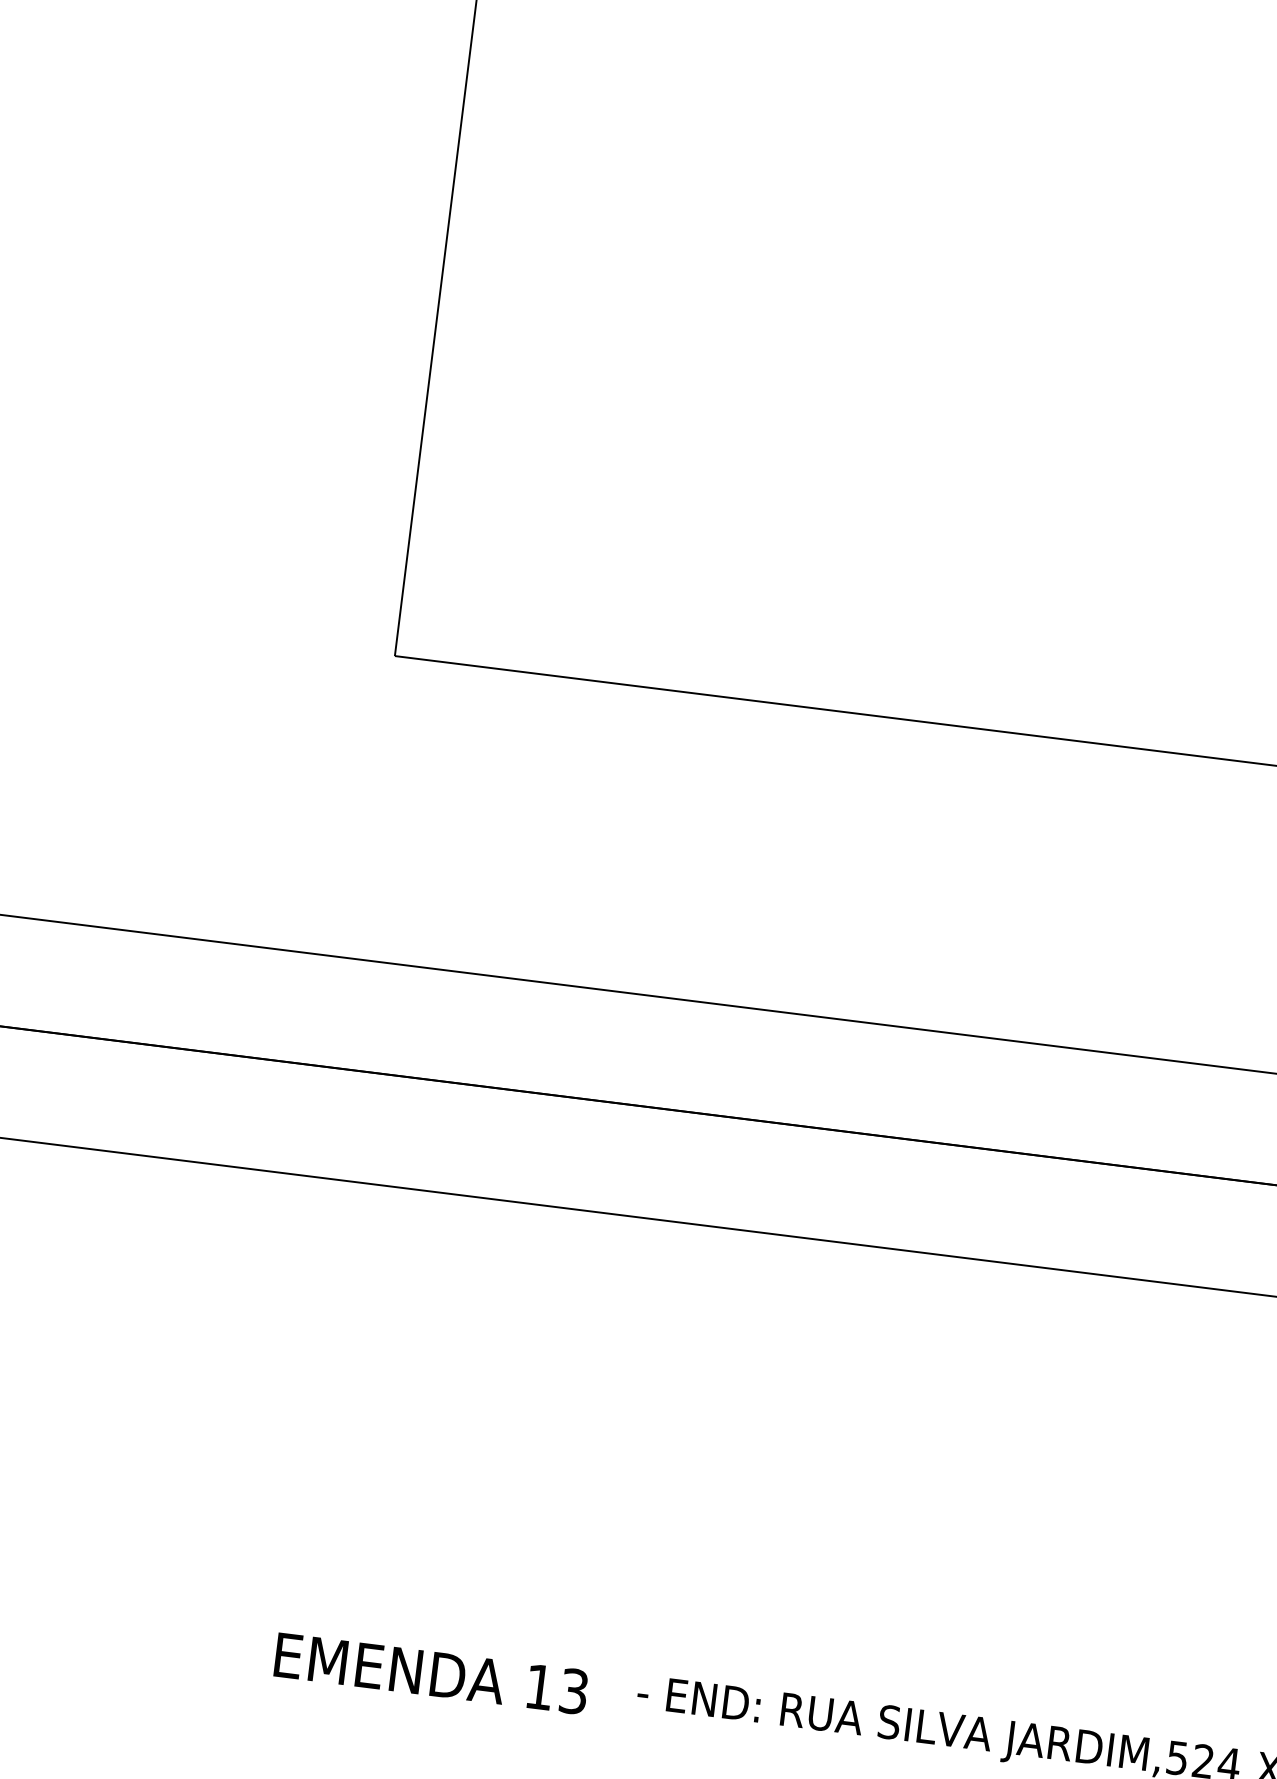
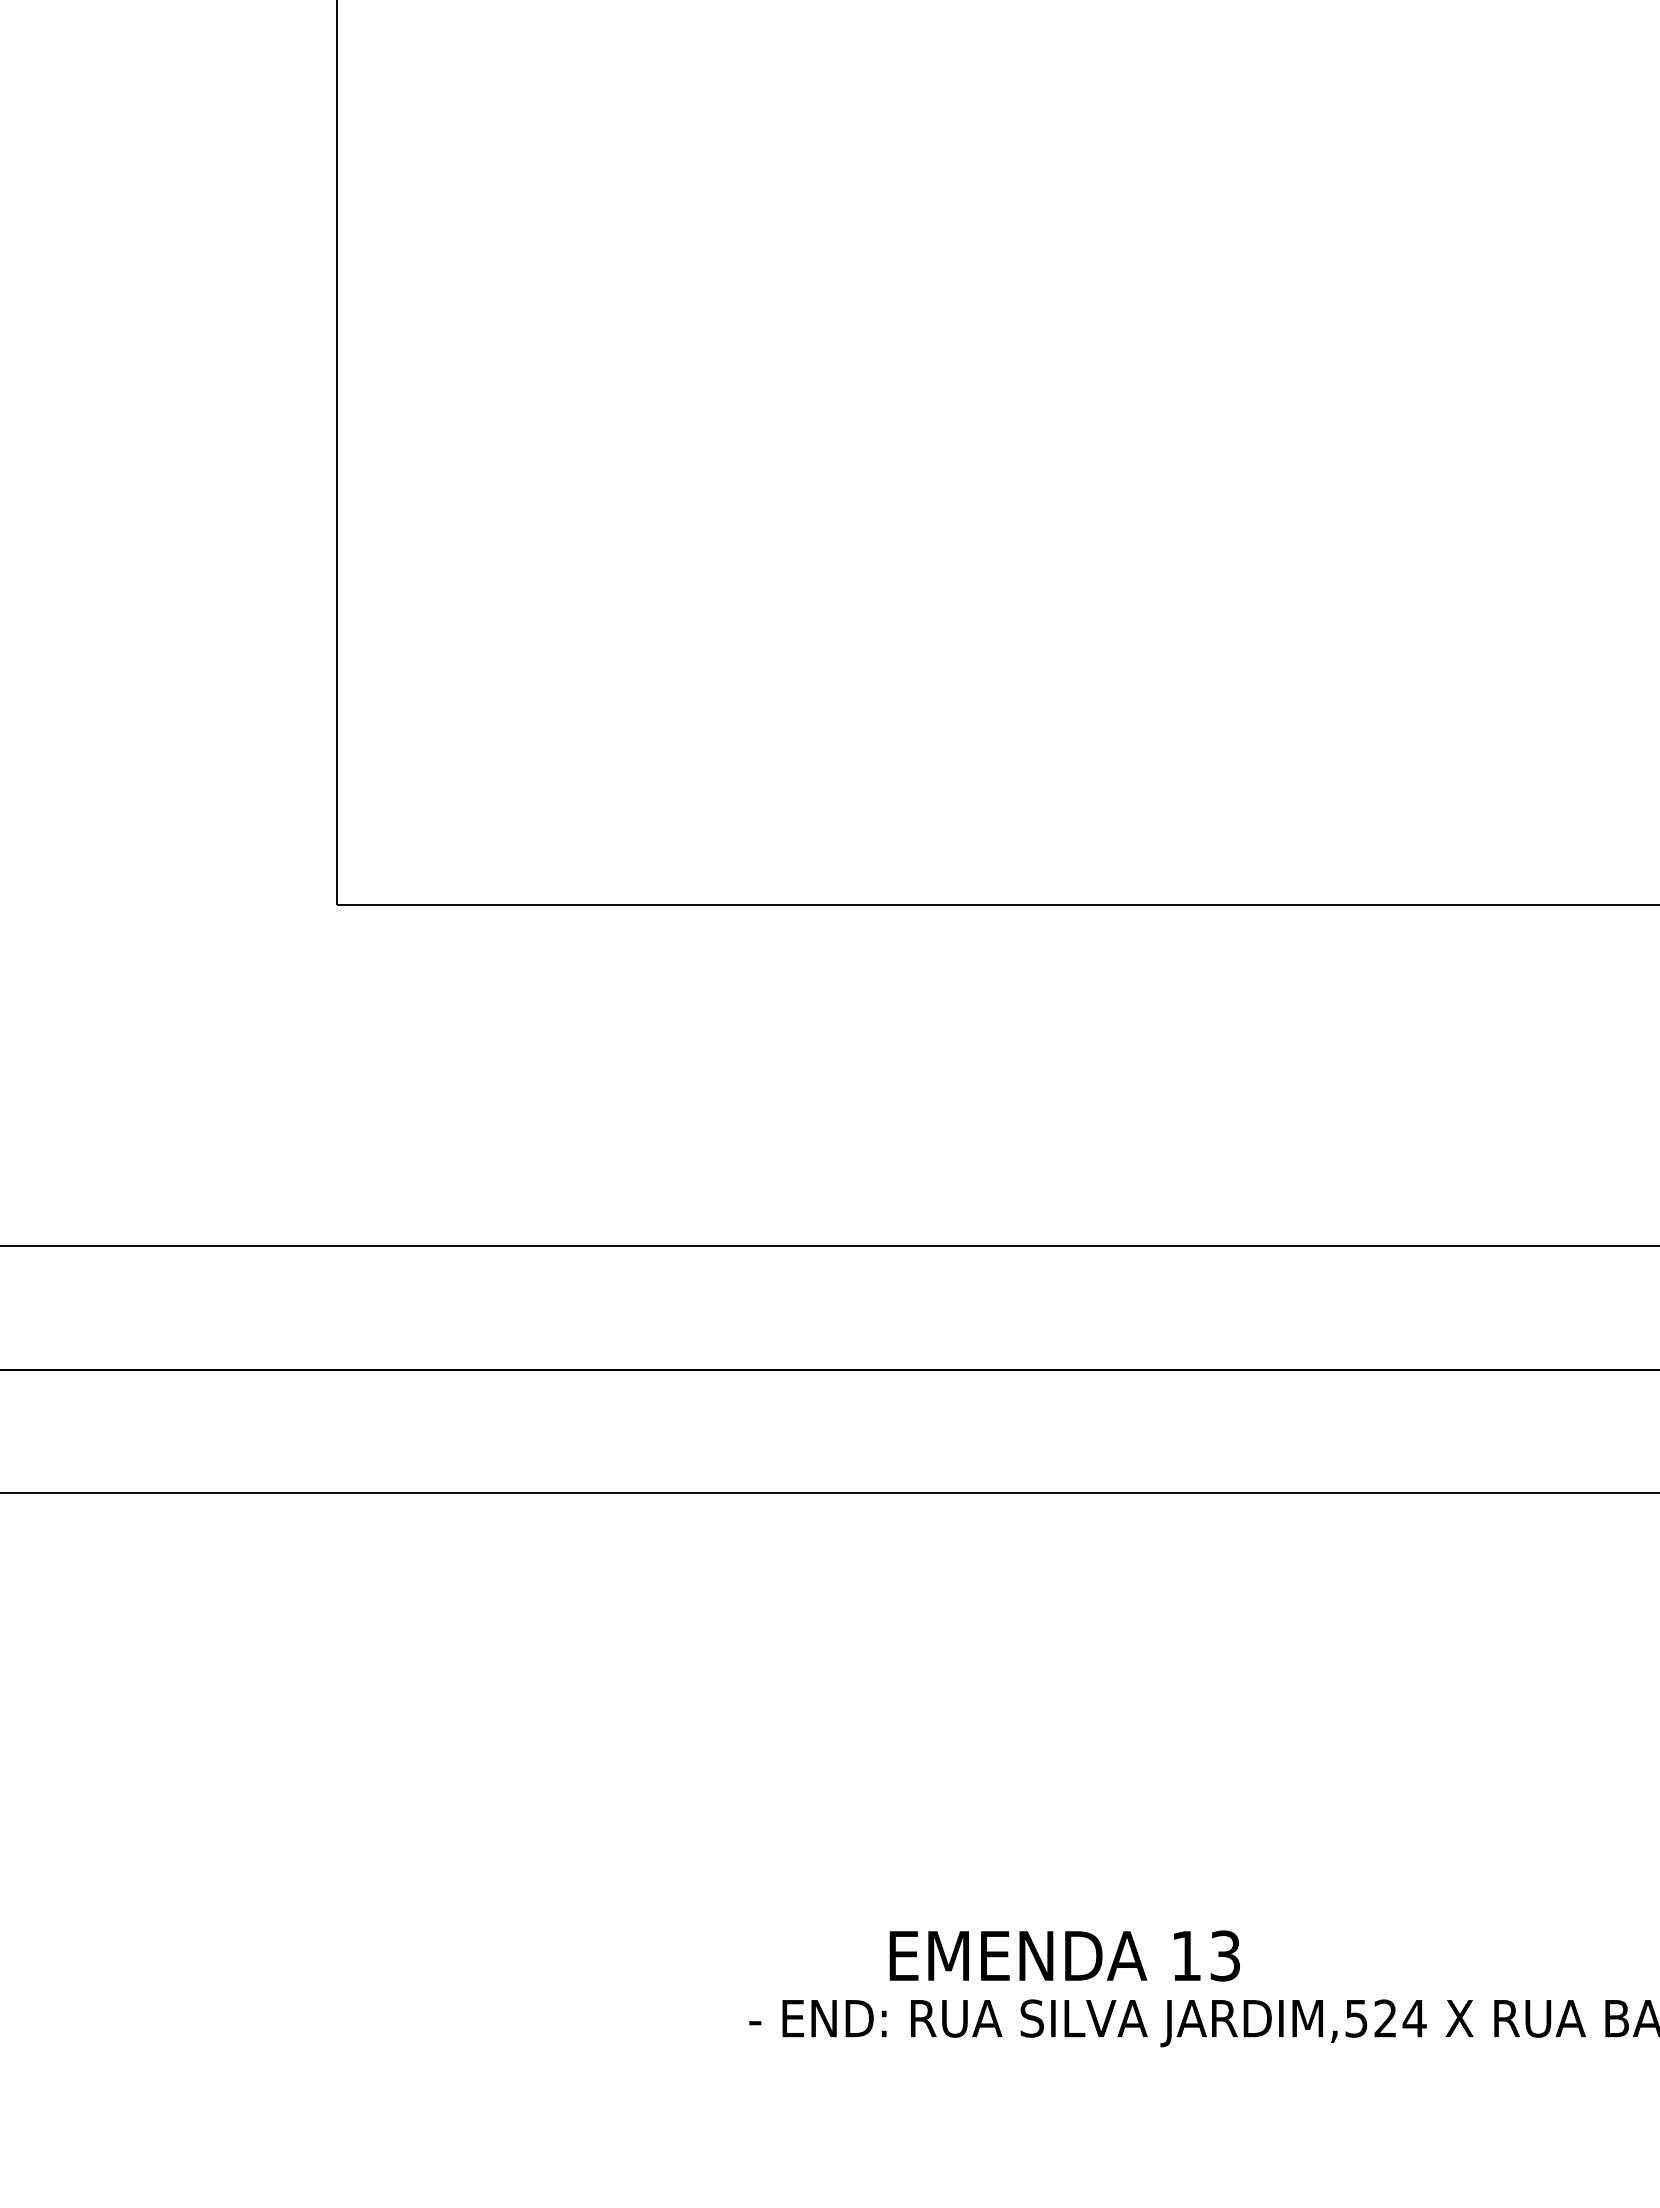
text: (431, 1673) -> (1064, 1955), moved

